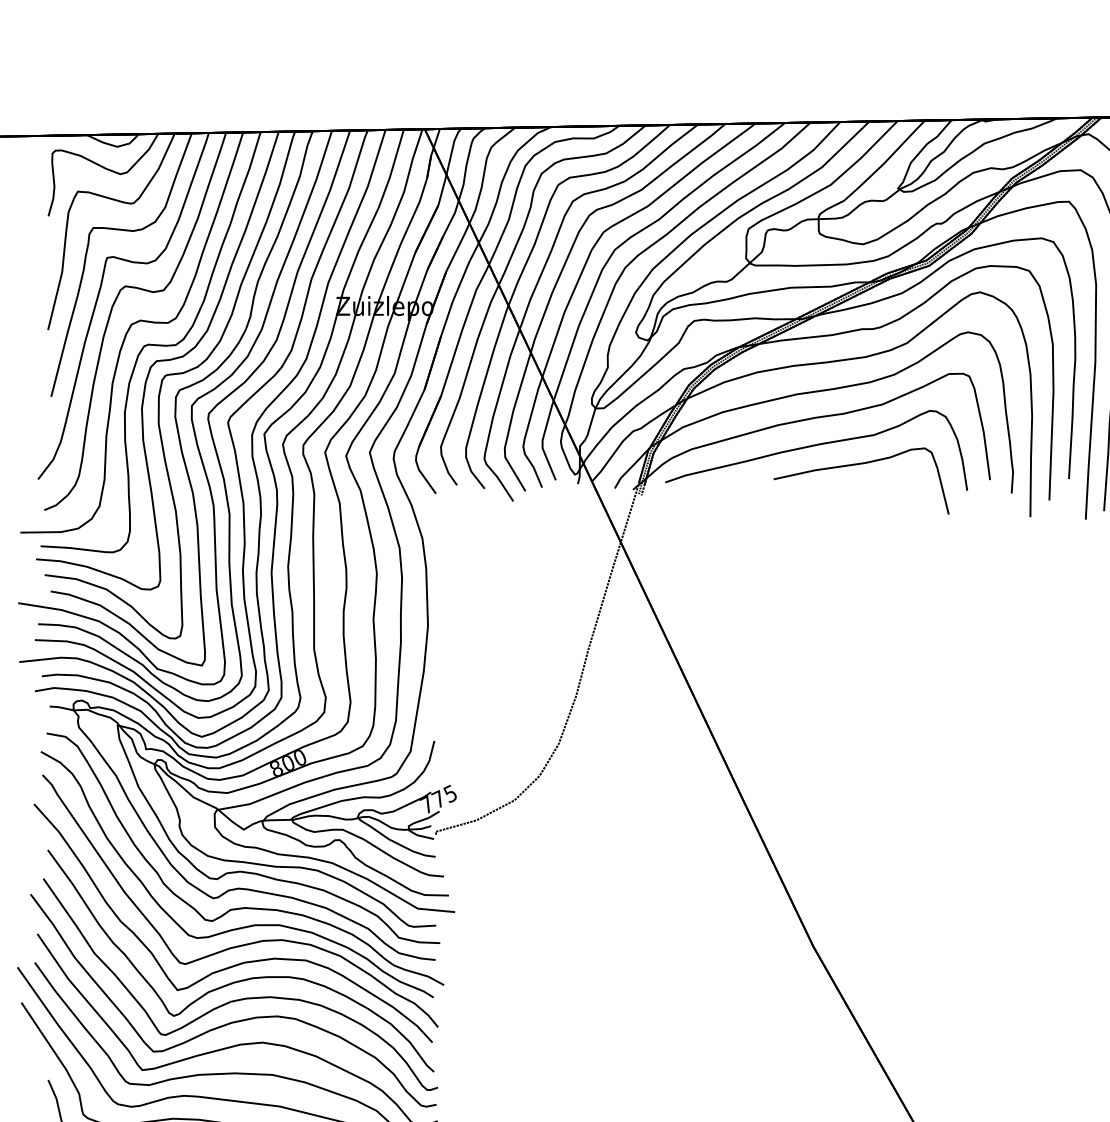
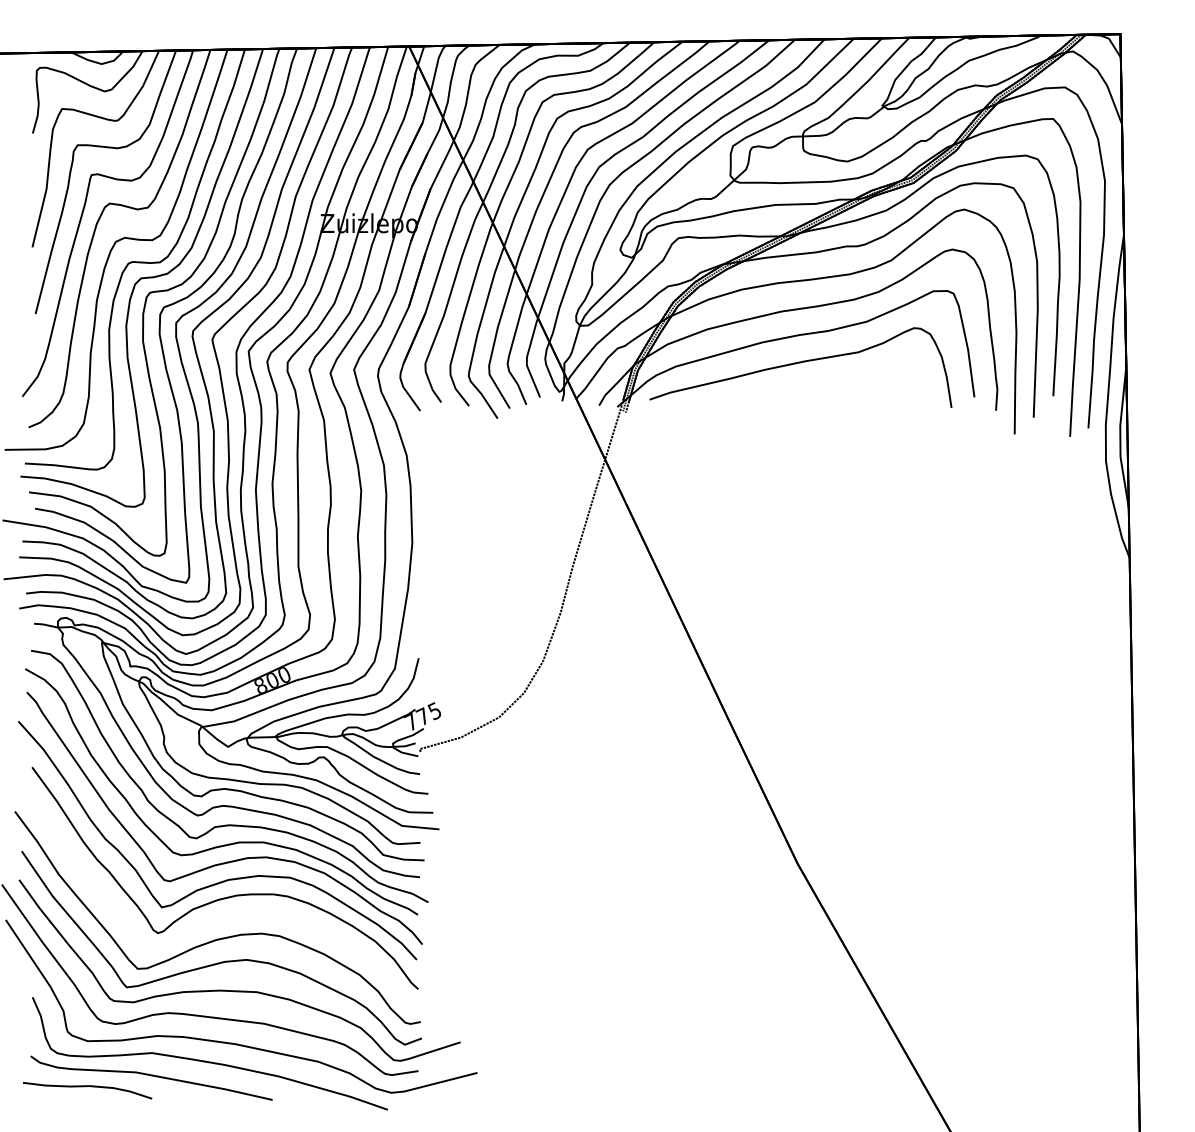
curve: (859, 465) -> (843, 382), removed
curve: (242, 998) -> (226, 915), removed

